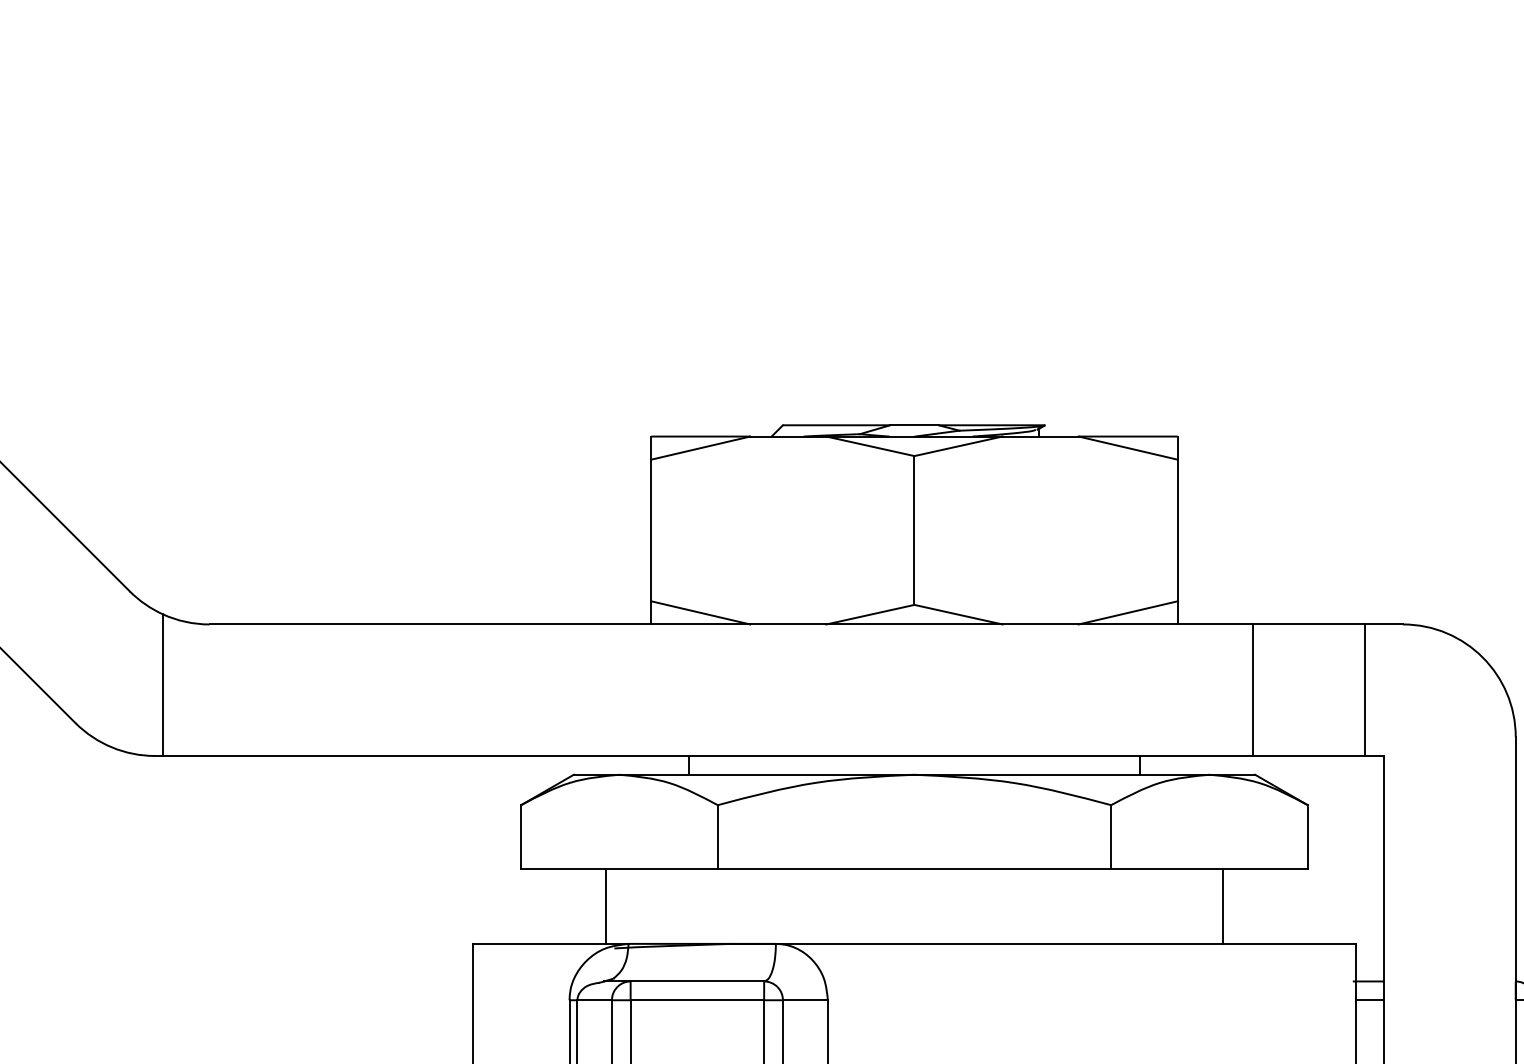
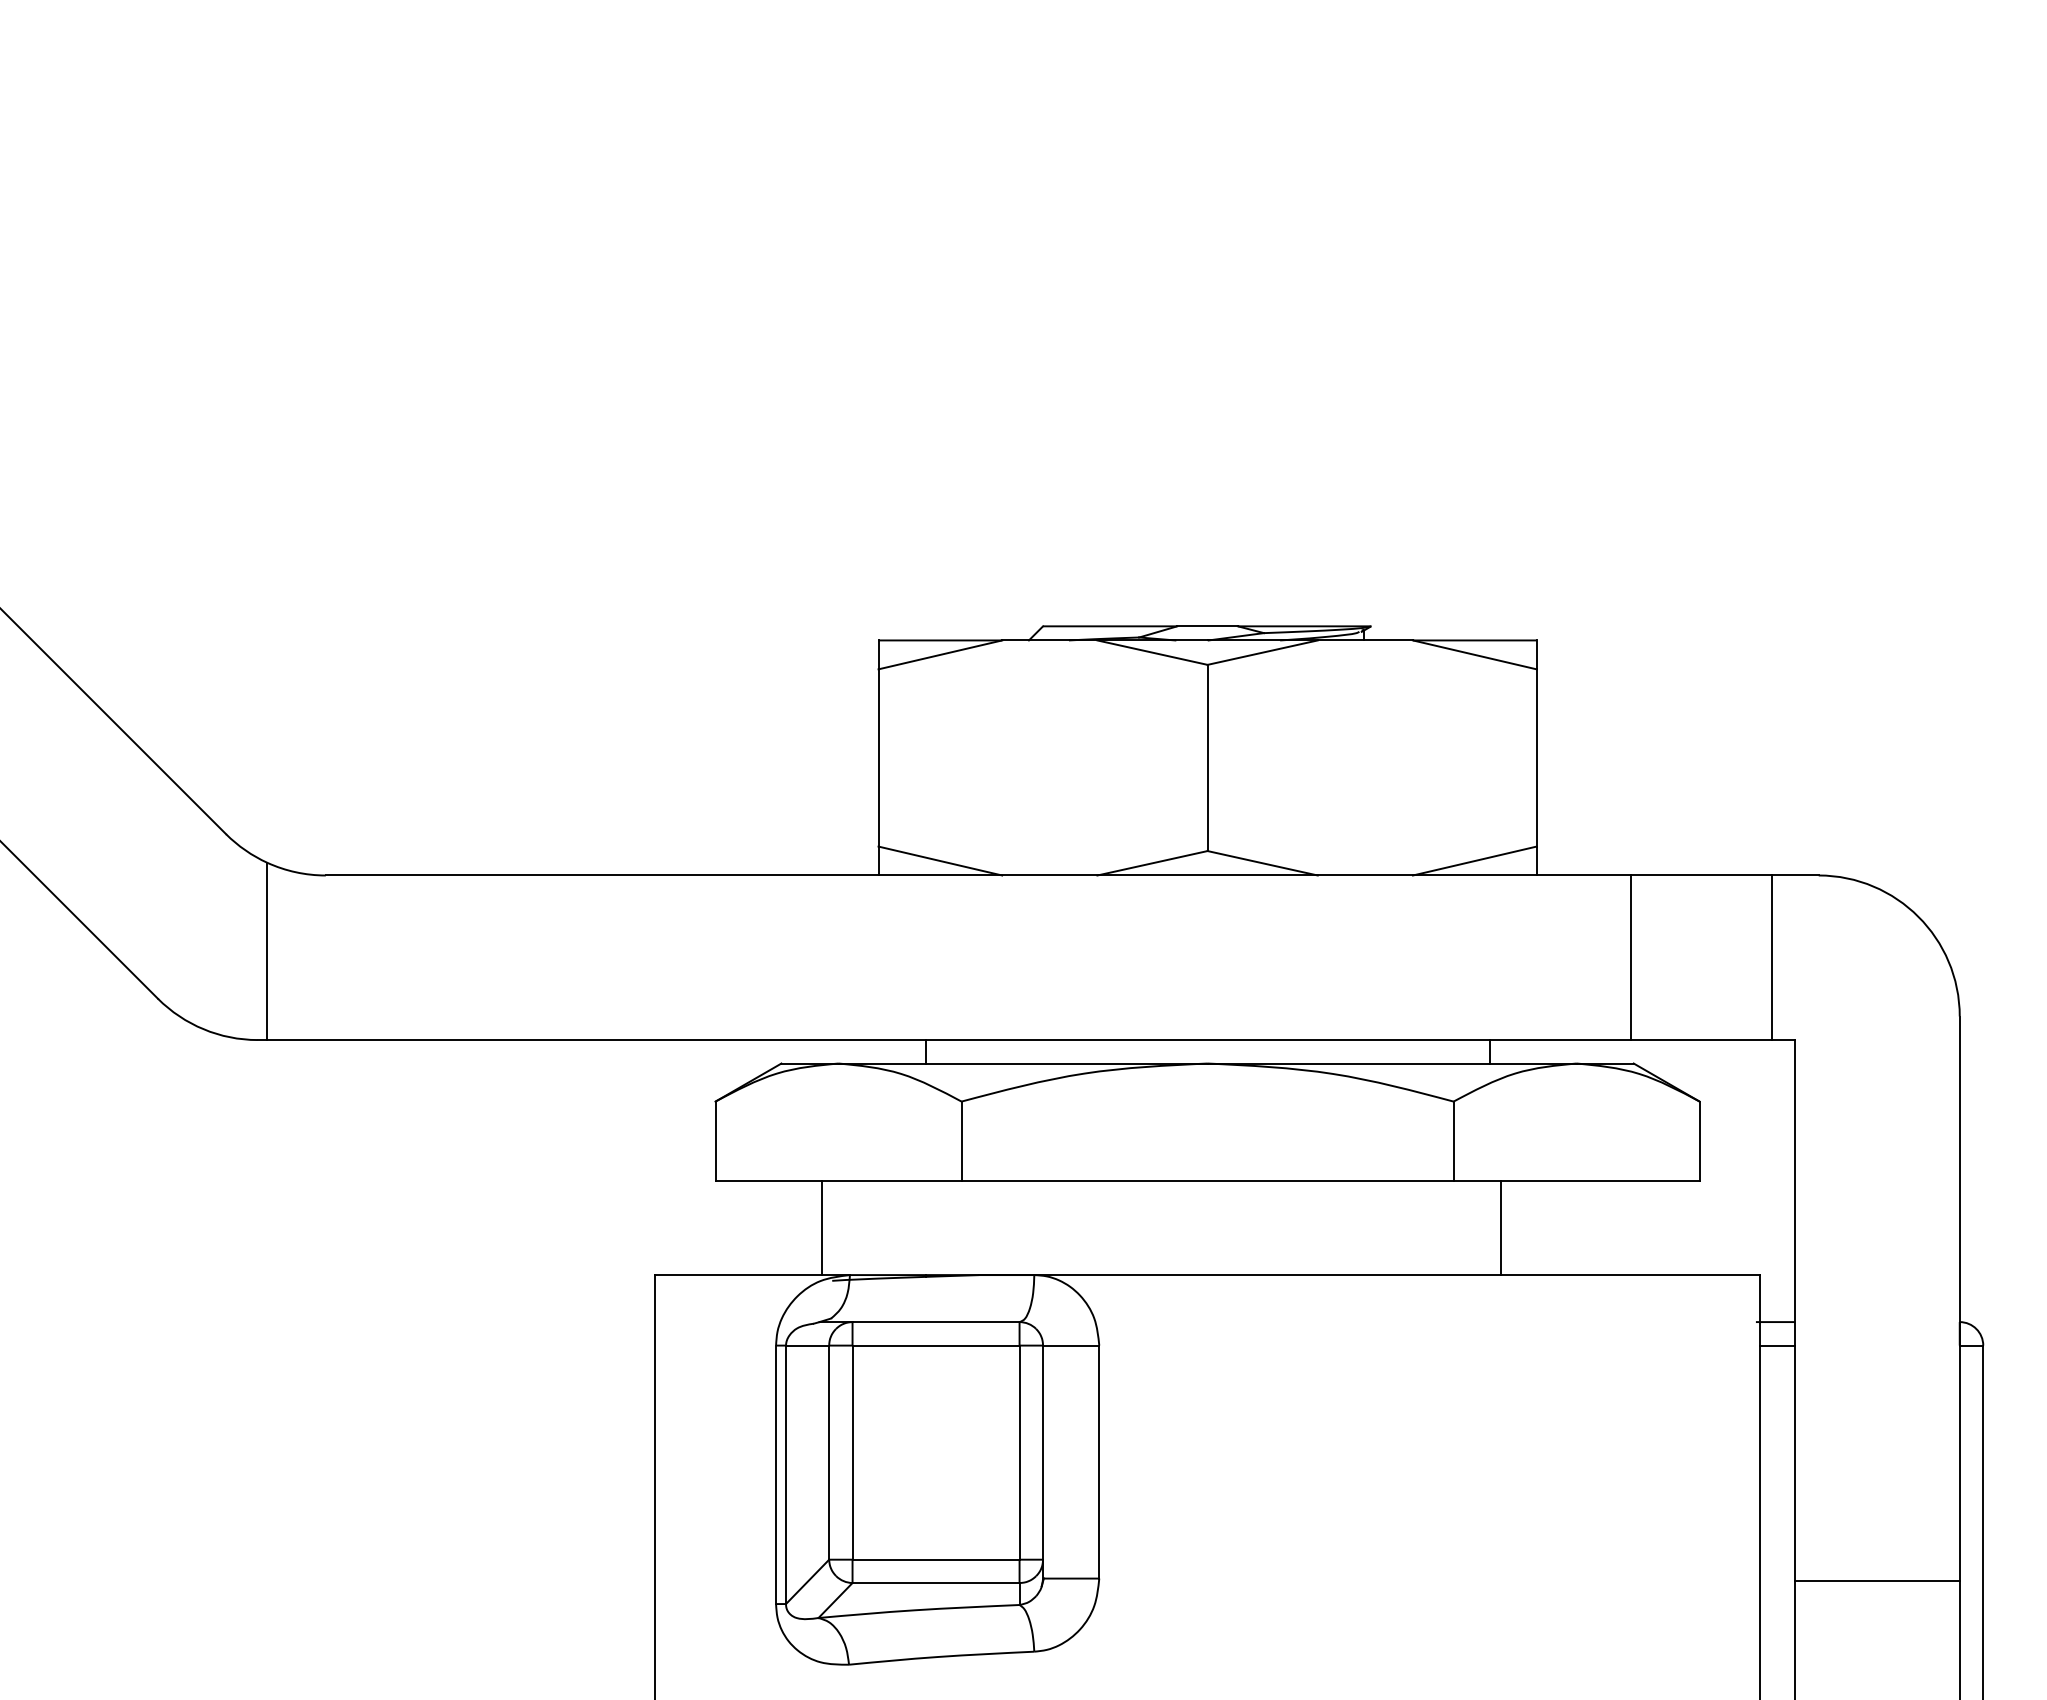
line: (1222, 906) -> (1501, 1228), moved

